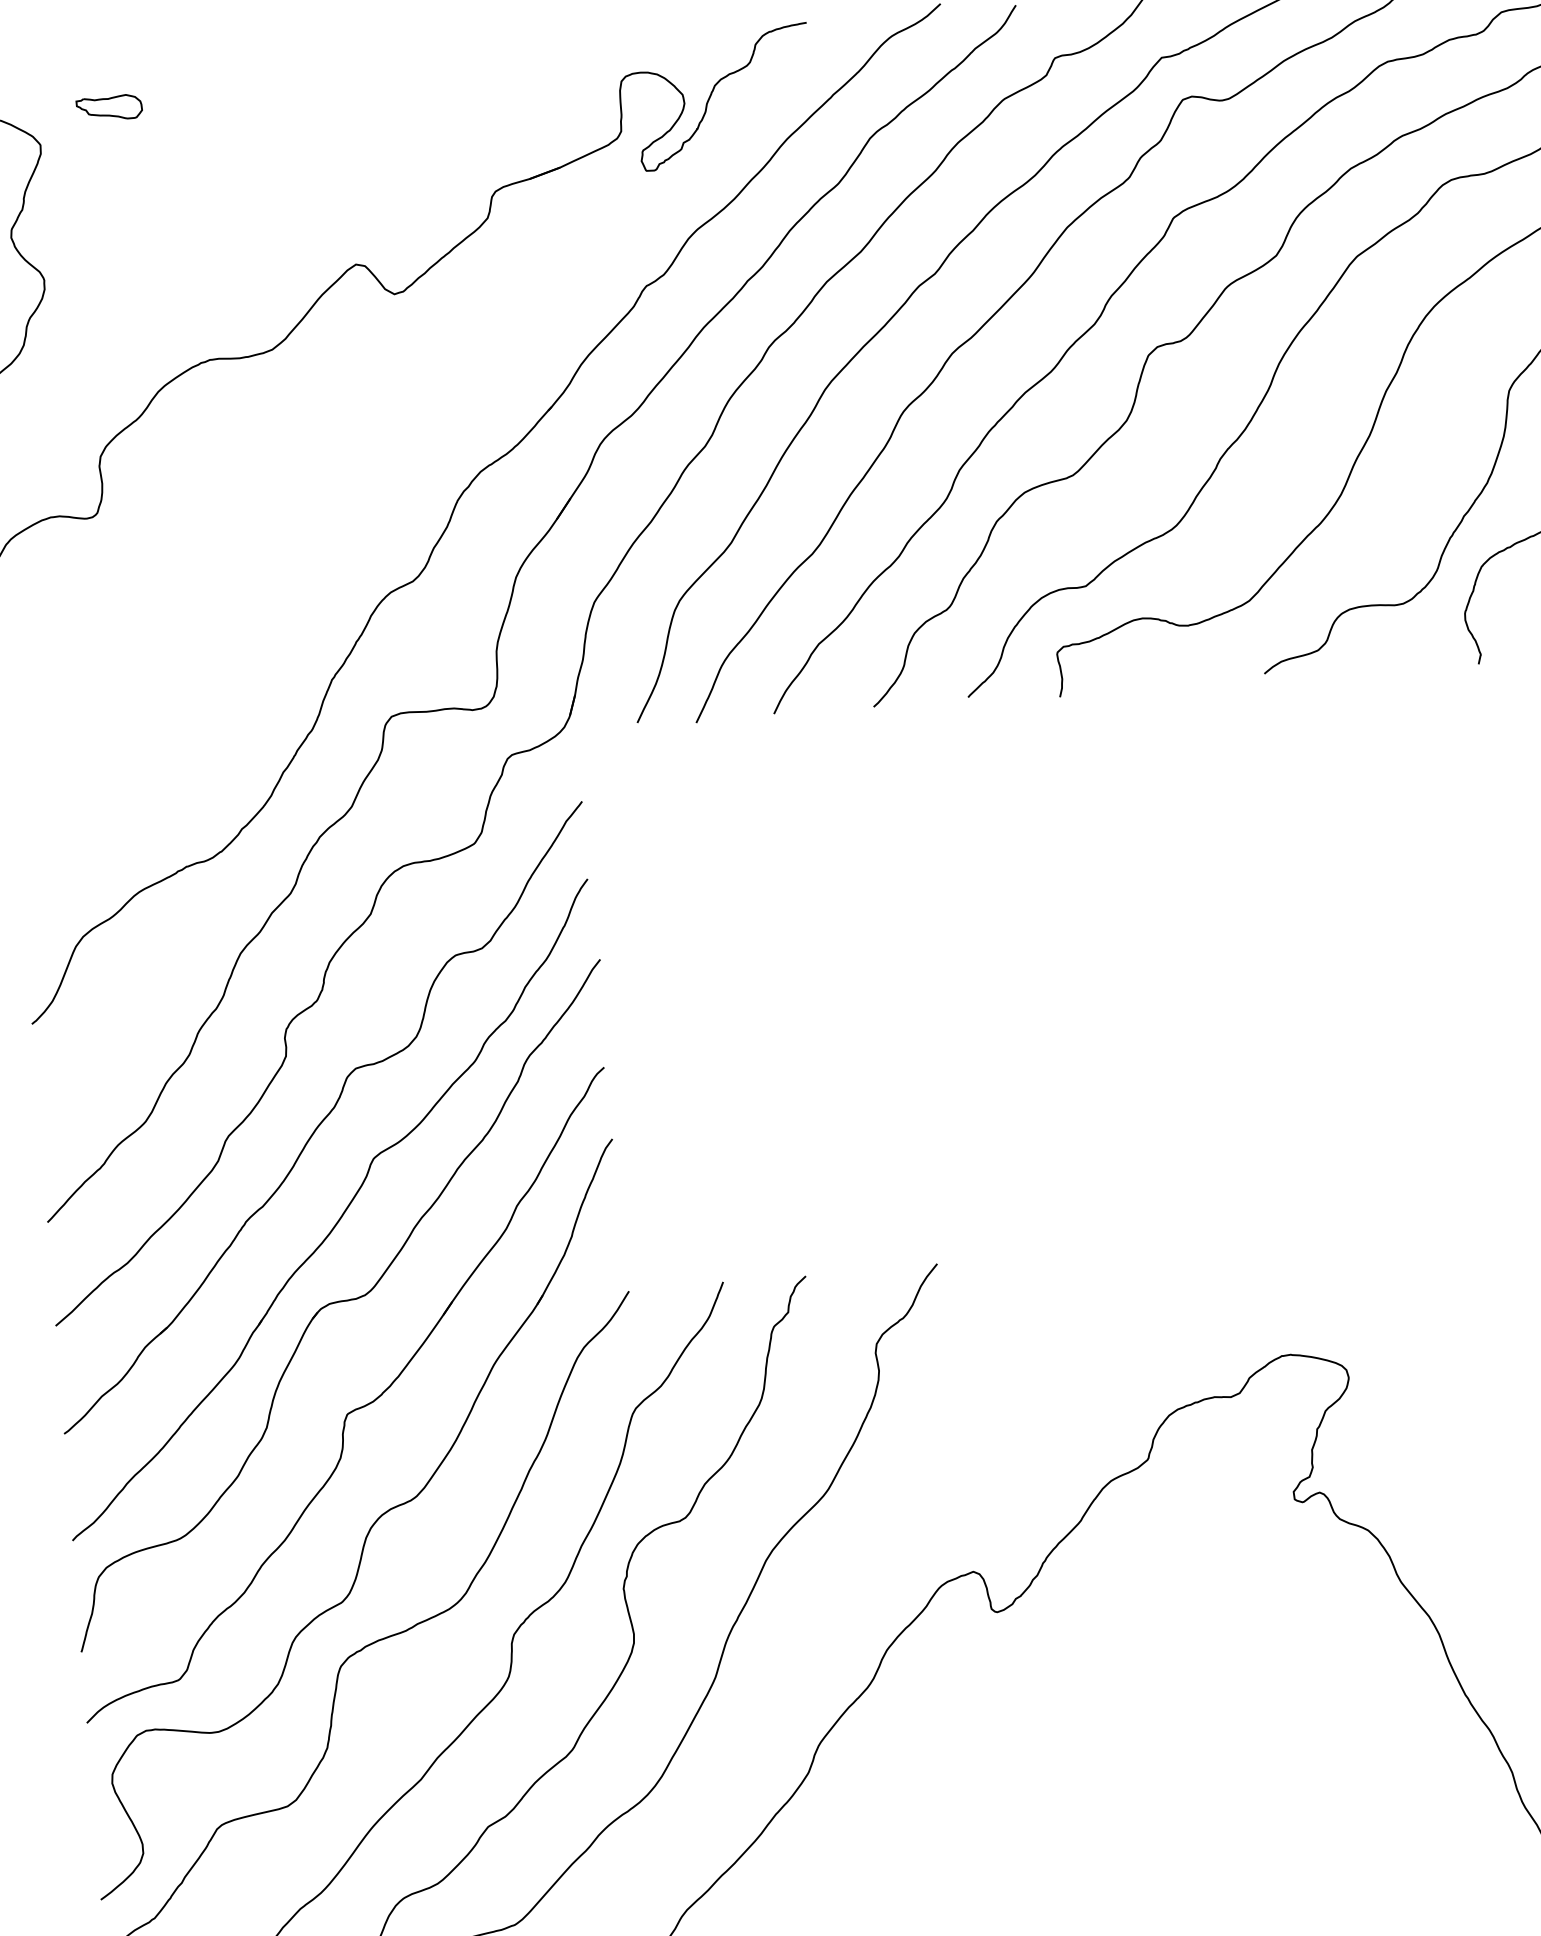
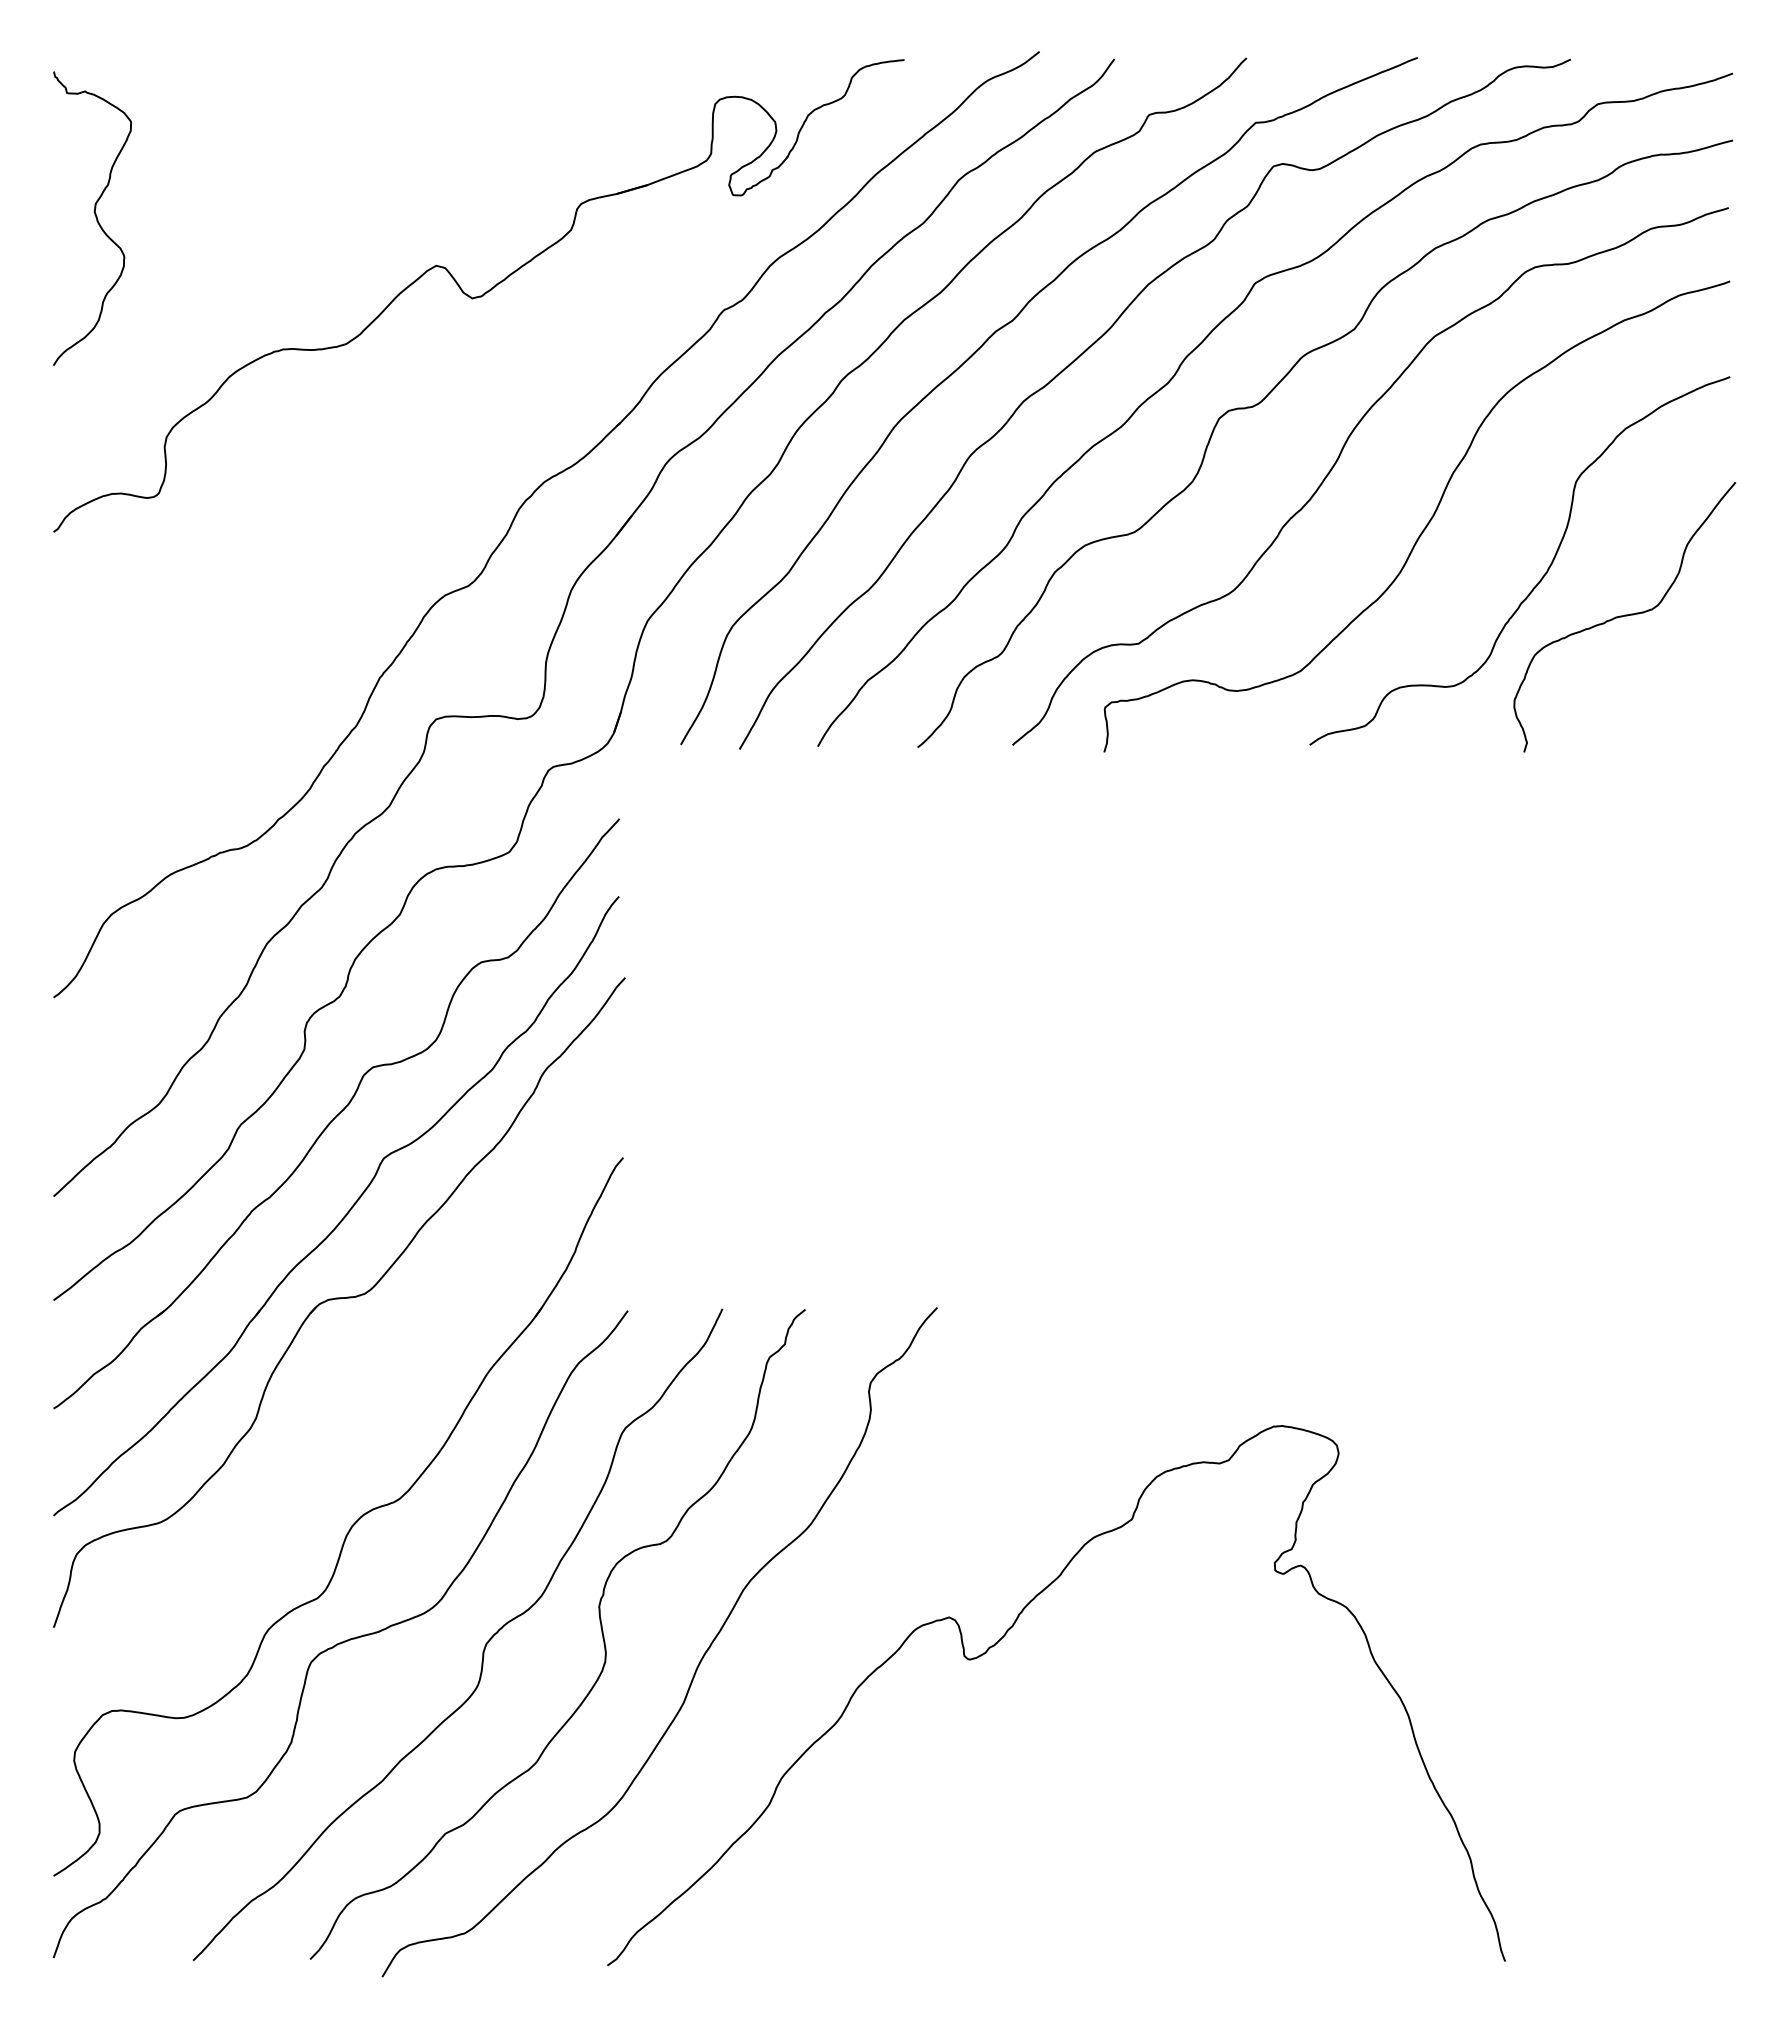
part: (109, 108) -> (202, 90), removed
part: (352, 1410) -> (342, 1407), removed

